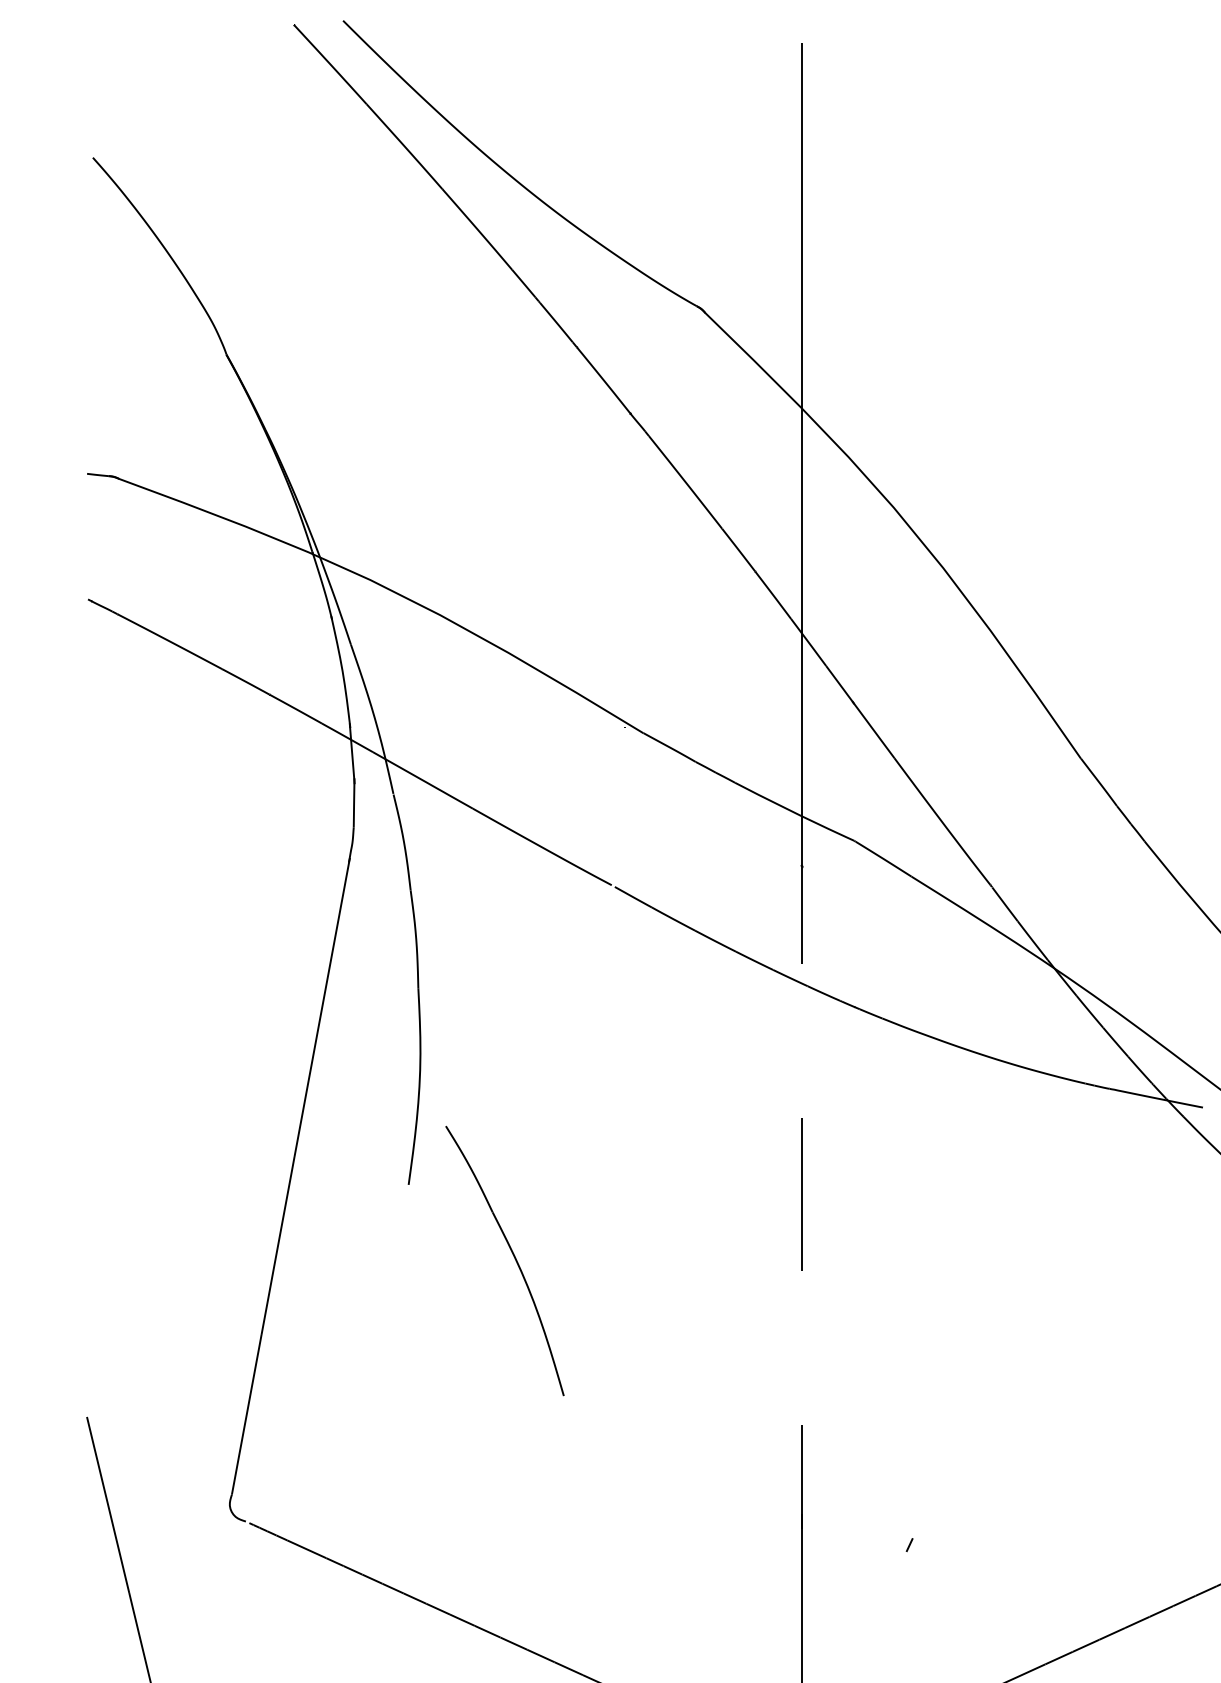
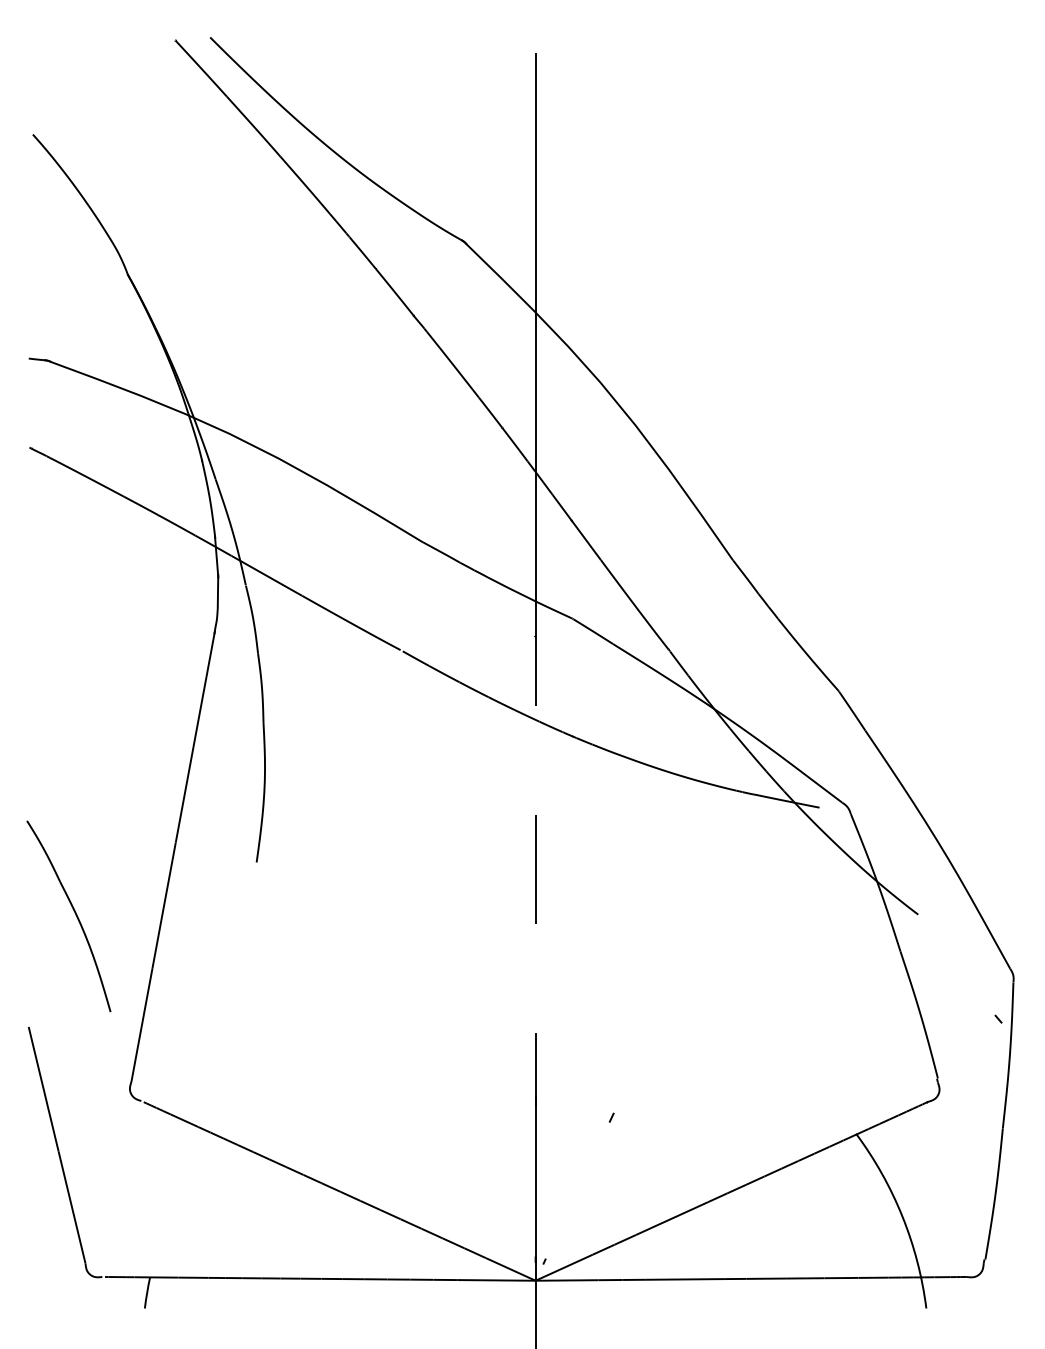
part: (512, 1256) -> (74, 913), moved

